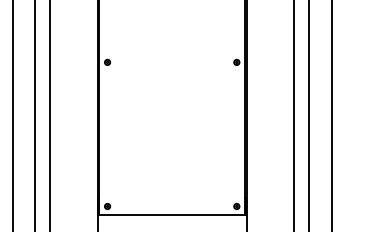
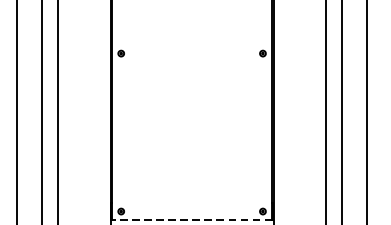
line: (171, 214) -> (191, 220), solid -> dashed

